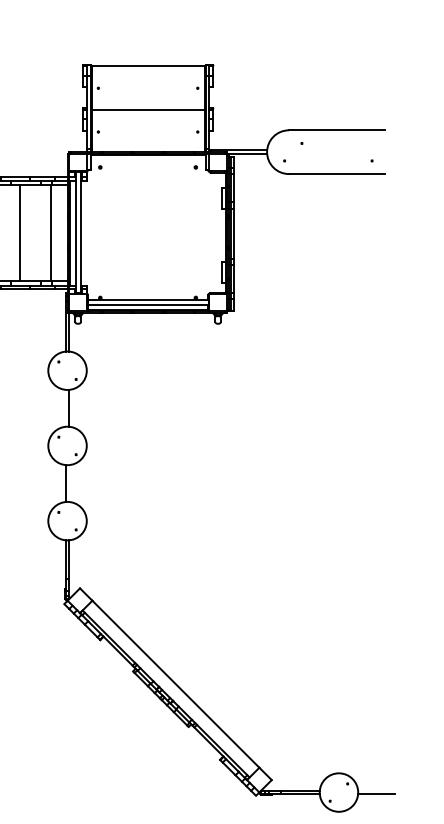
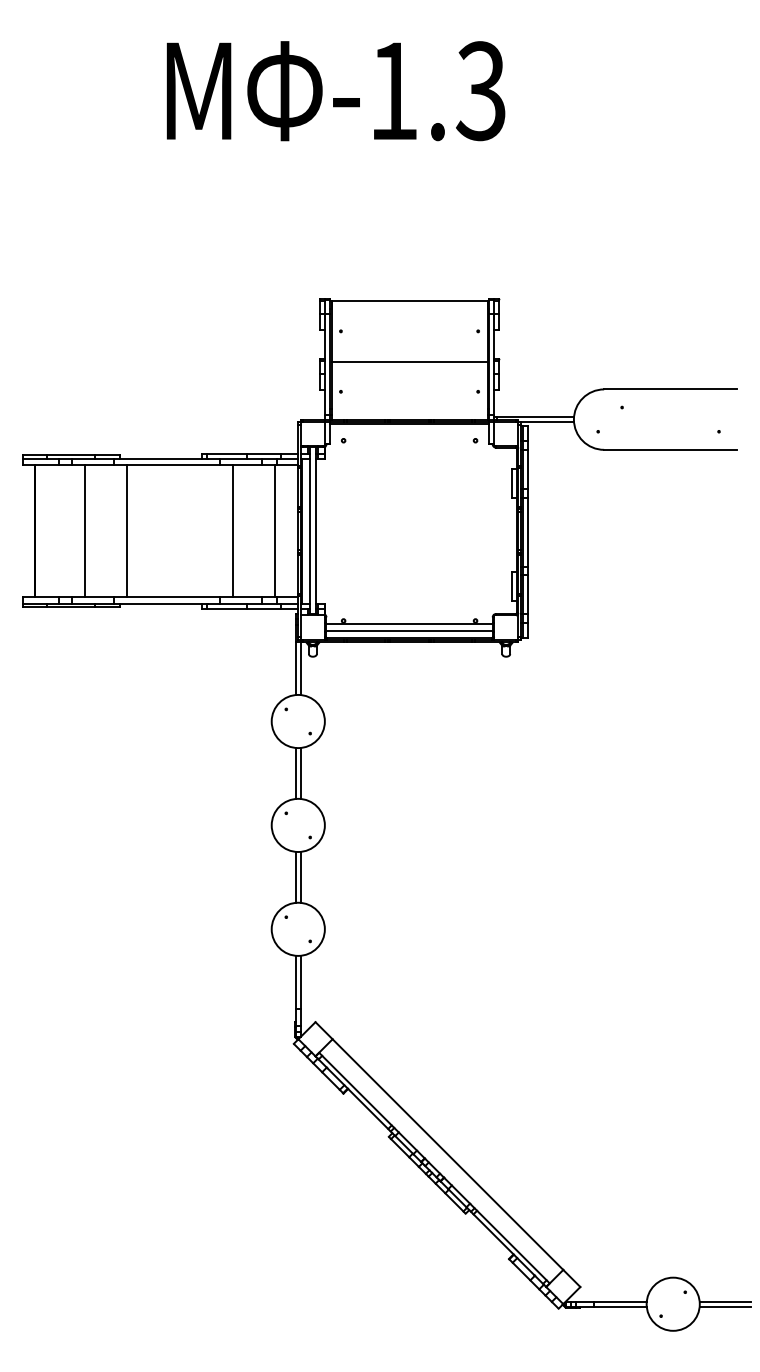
line: (65, 407) -> (295, 772), added
line: (69, 482) -> (300, 876), added
line: (376, 790) -> (724, 1301), added

